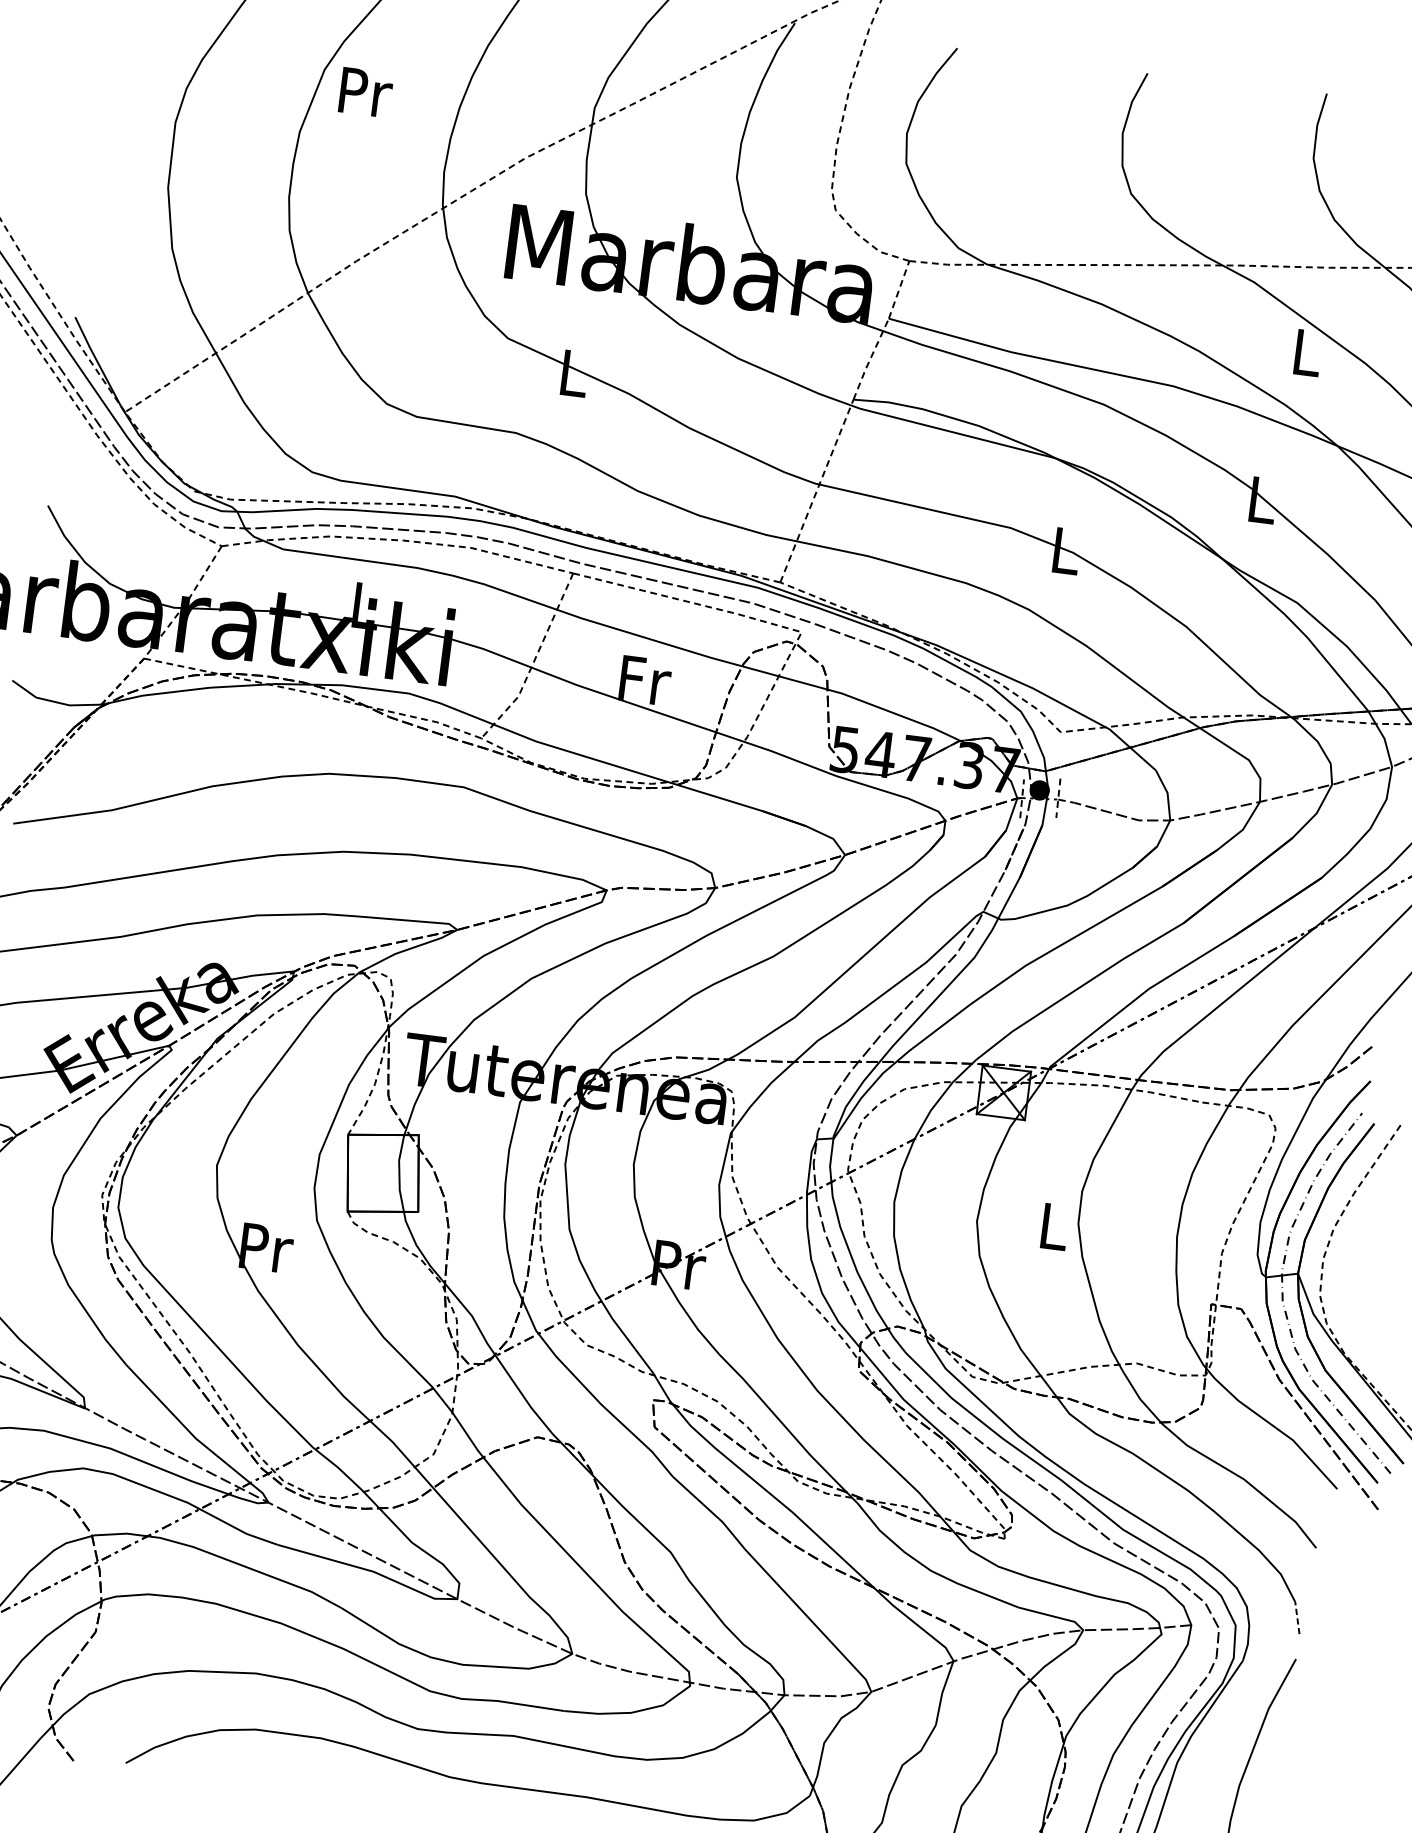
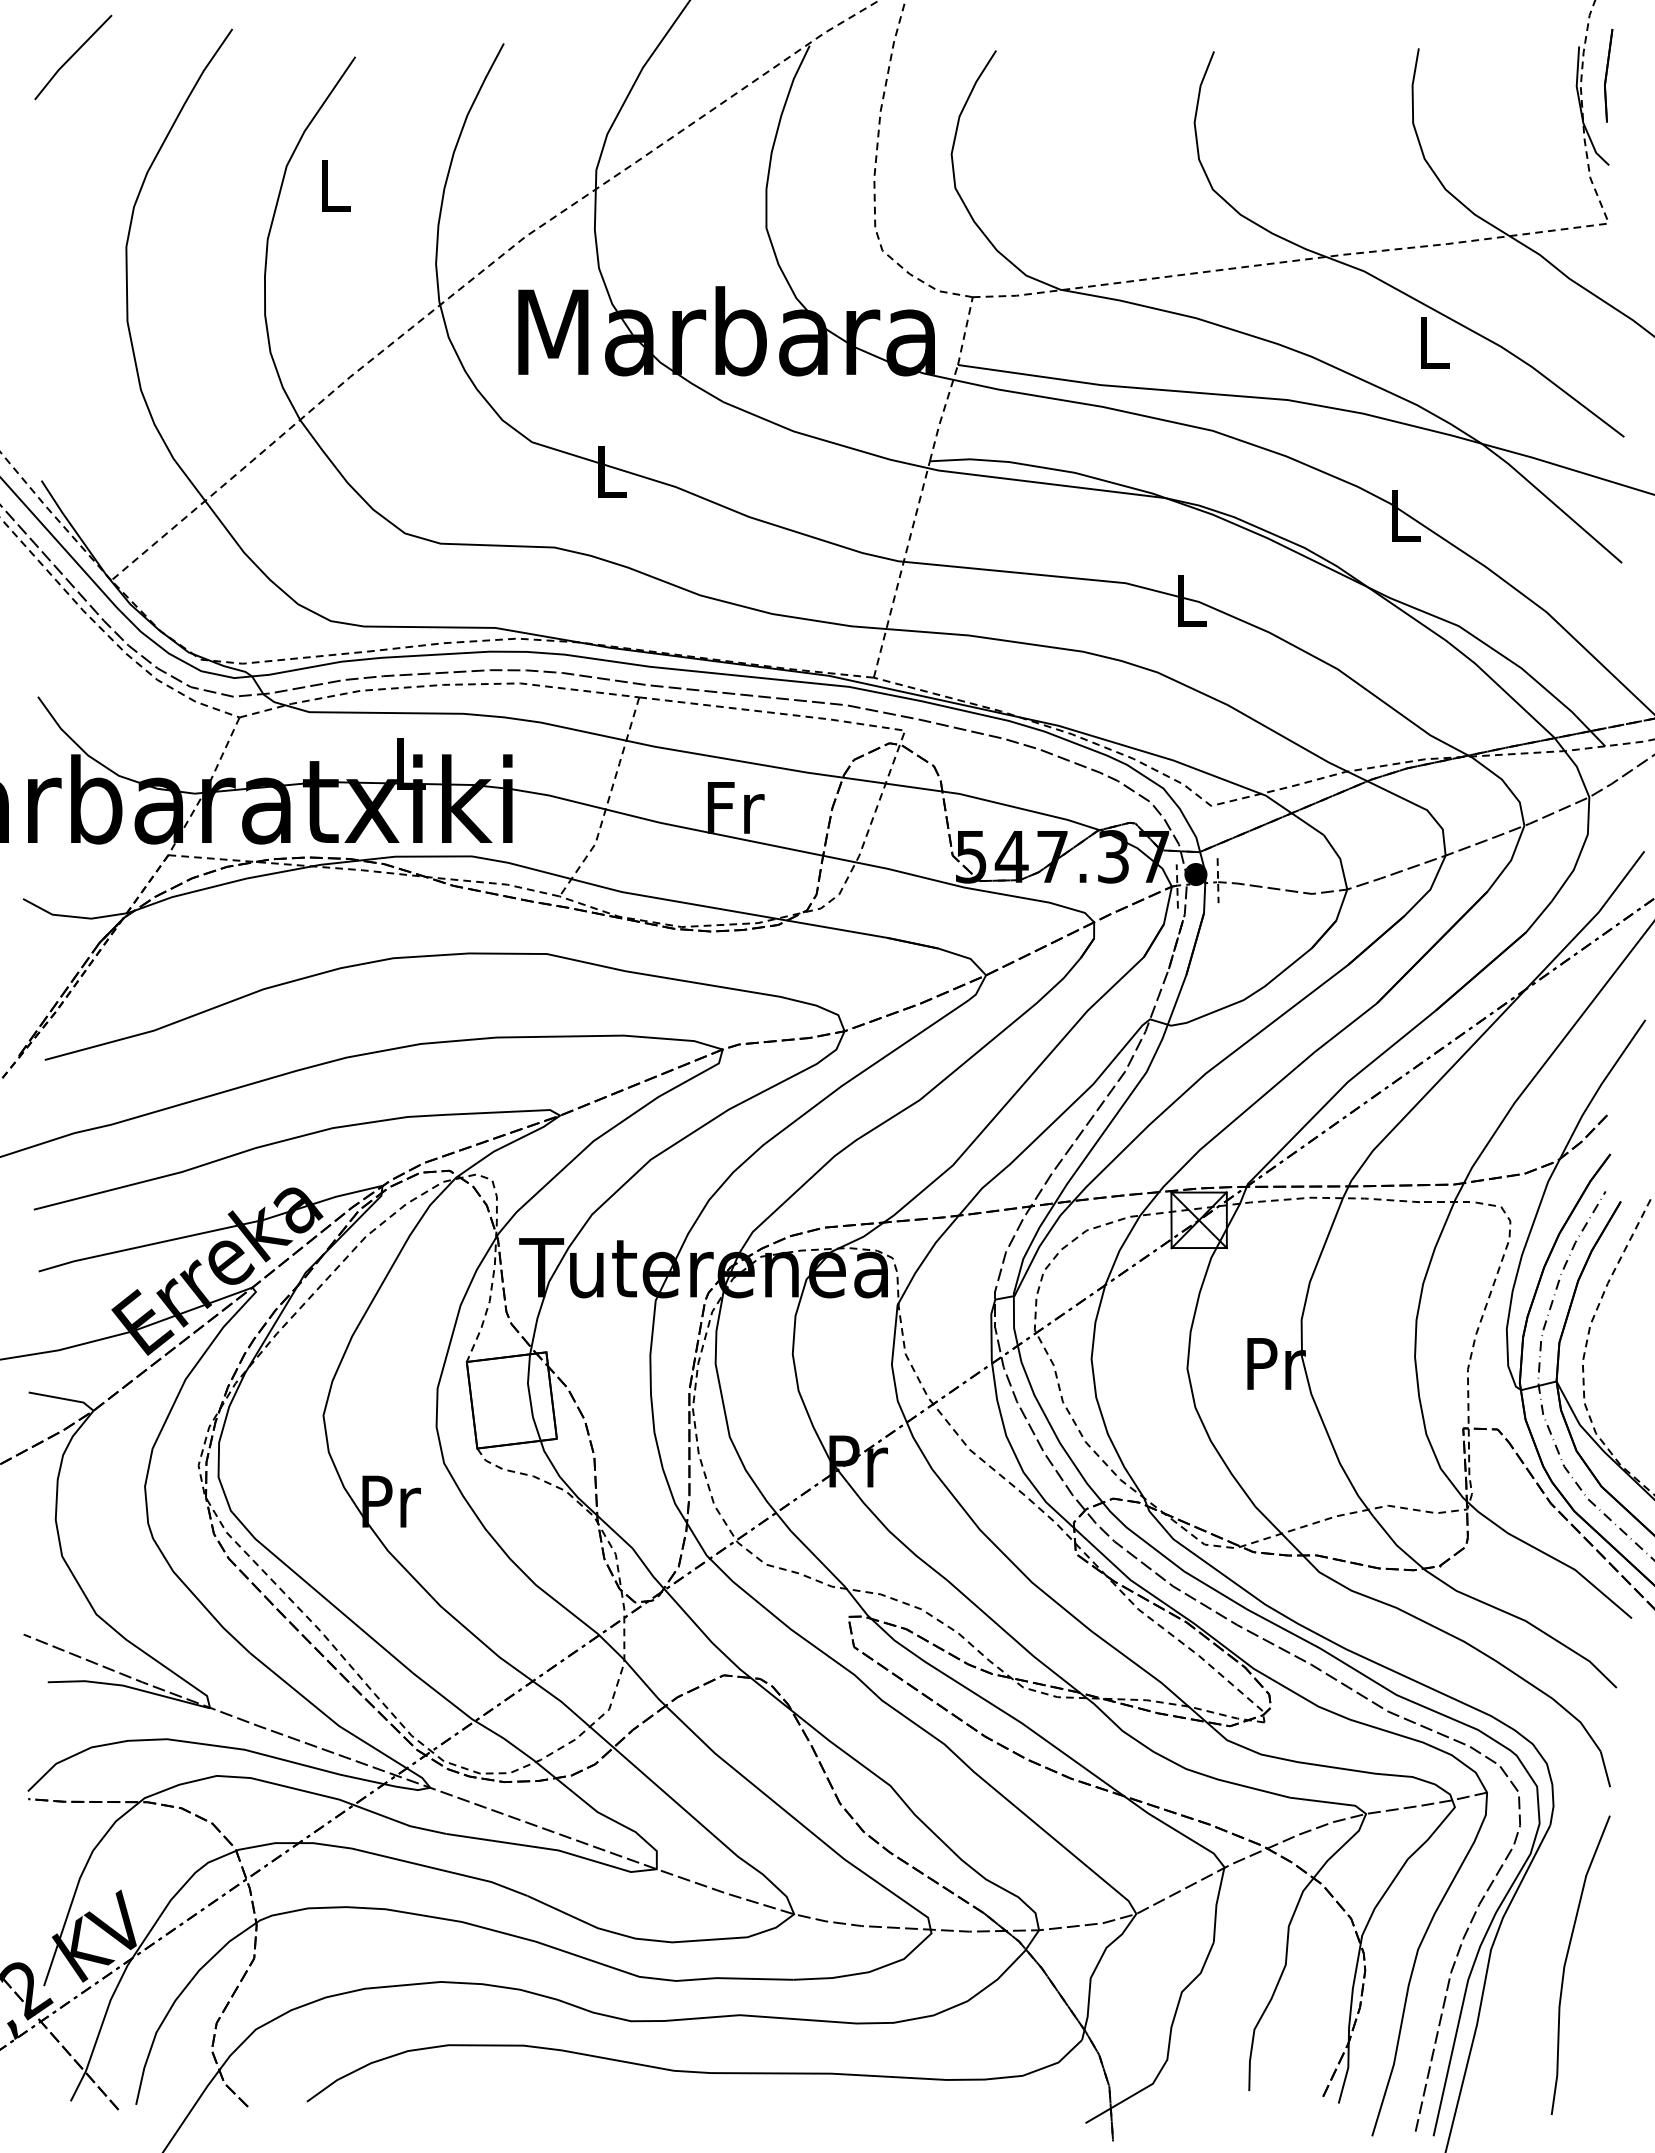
text: (365, 92) -> (336, 185), Pr -> L
text: (1055, 1226) -> (1276, 1363), L -> Pr
line: (1297, 1617) -> (1605, 1768), dashed -> solid

